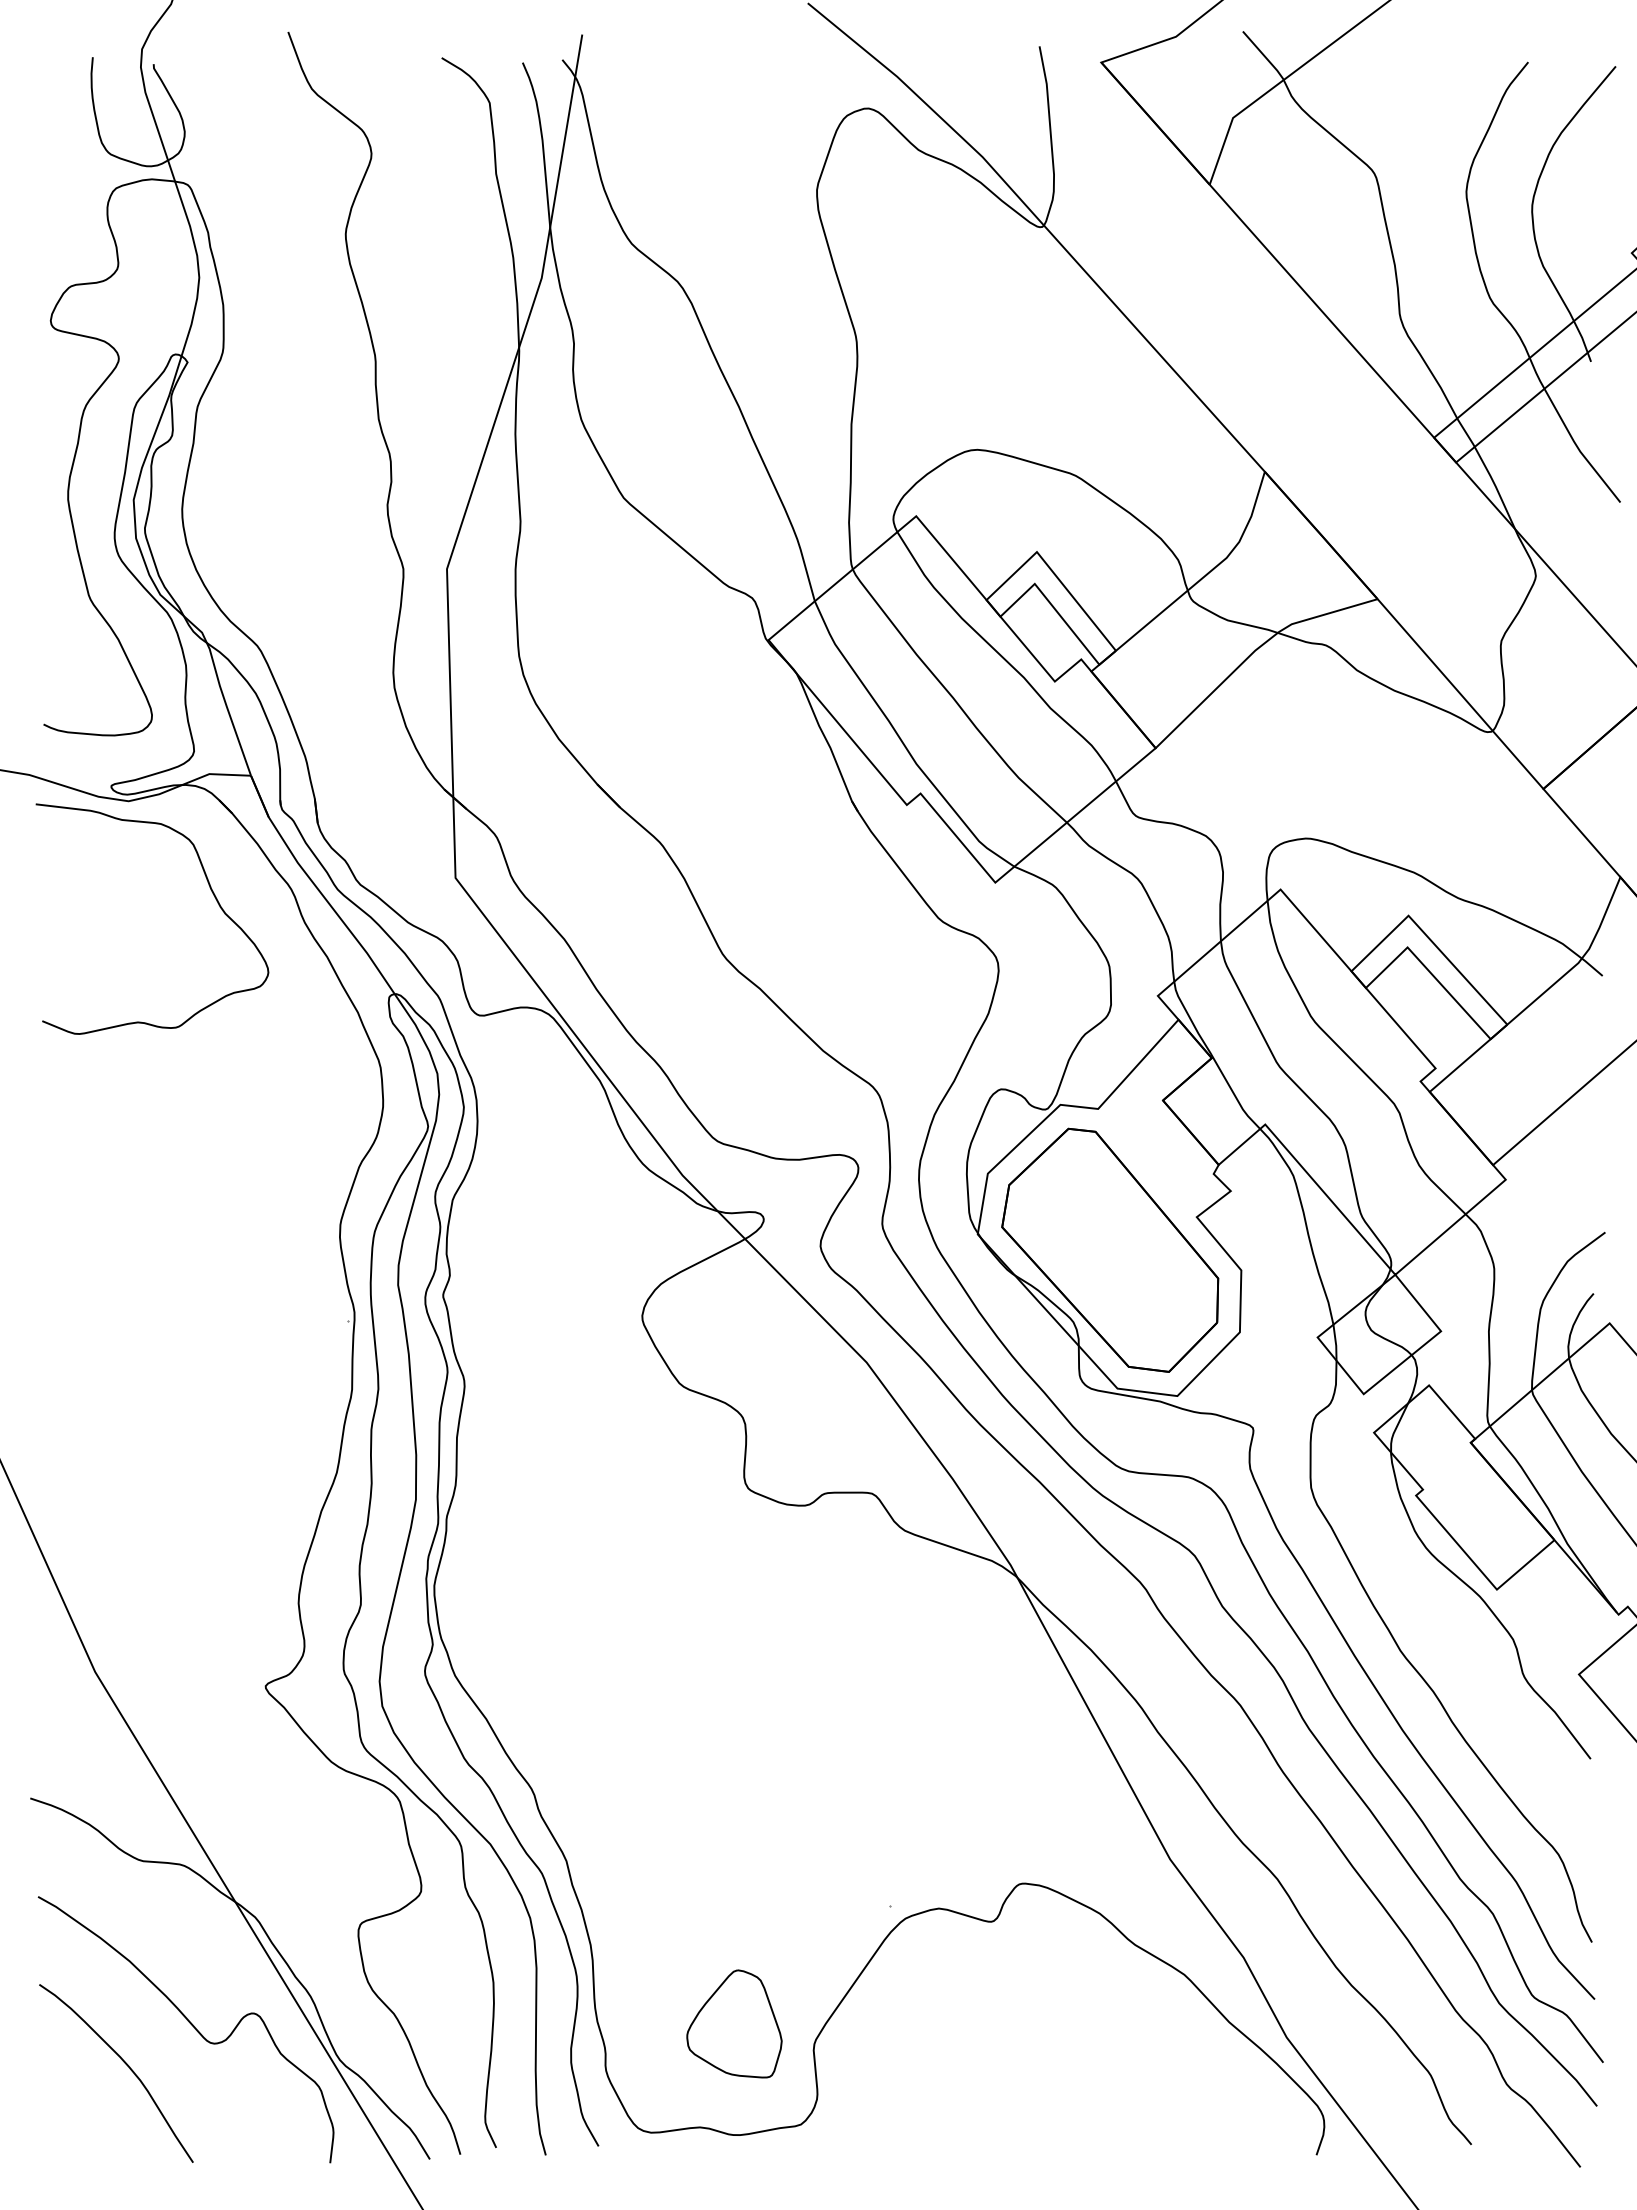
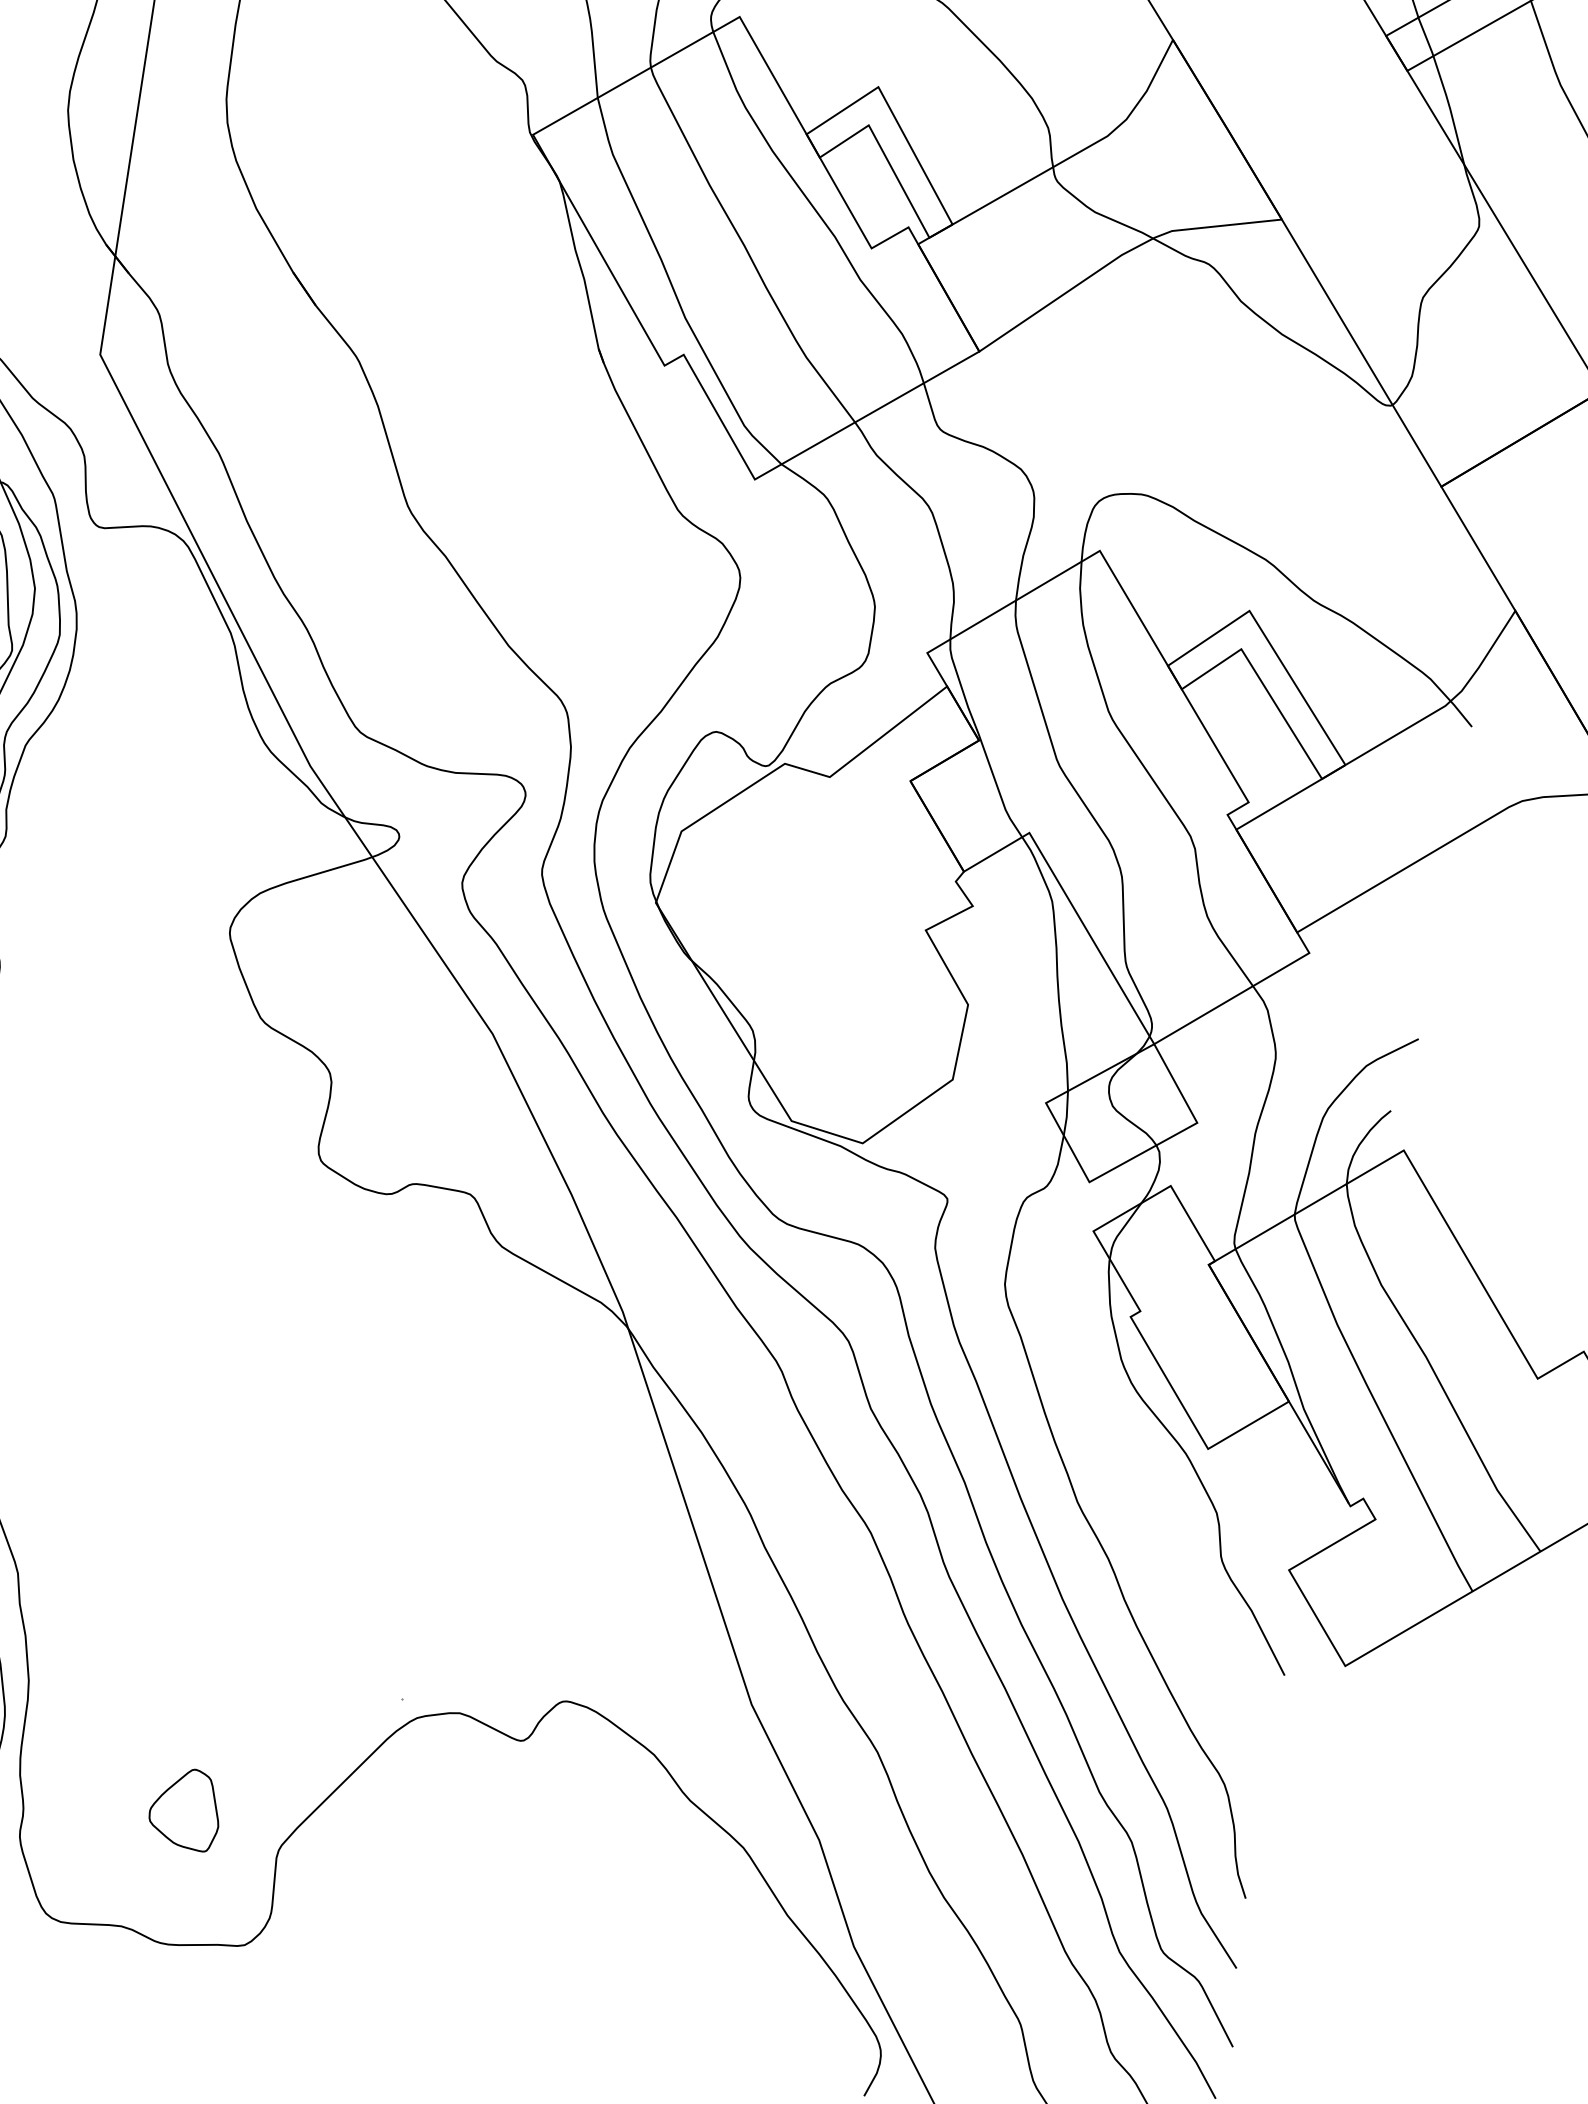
part: (1110, 1249) -> (813, 950), removed
part: (734, 2023) -> (186, 1807), size x0.6

